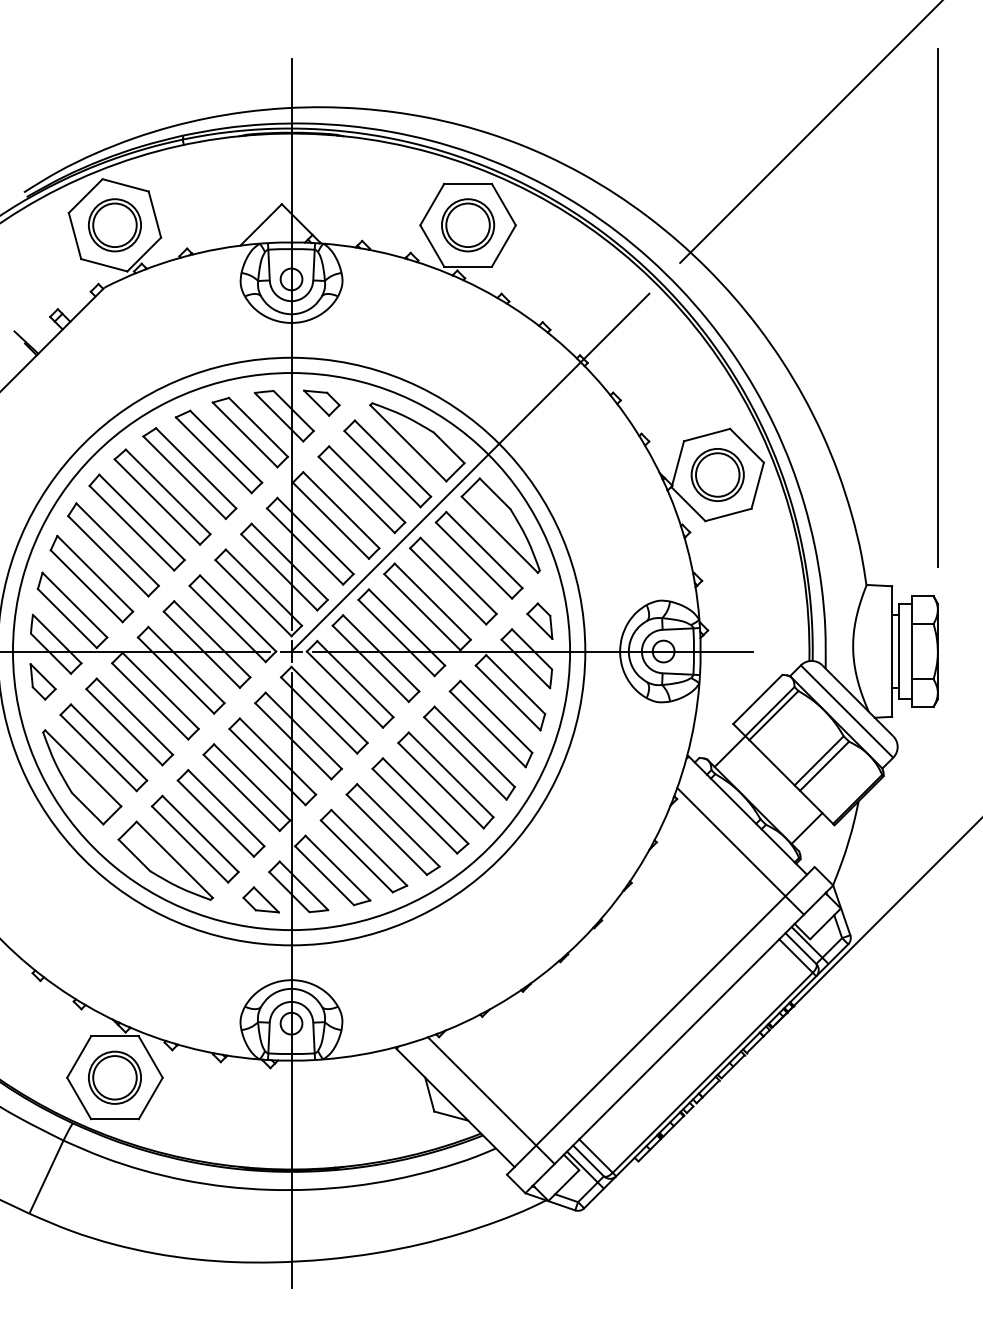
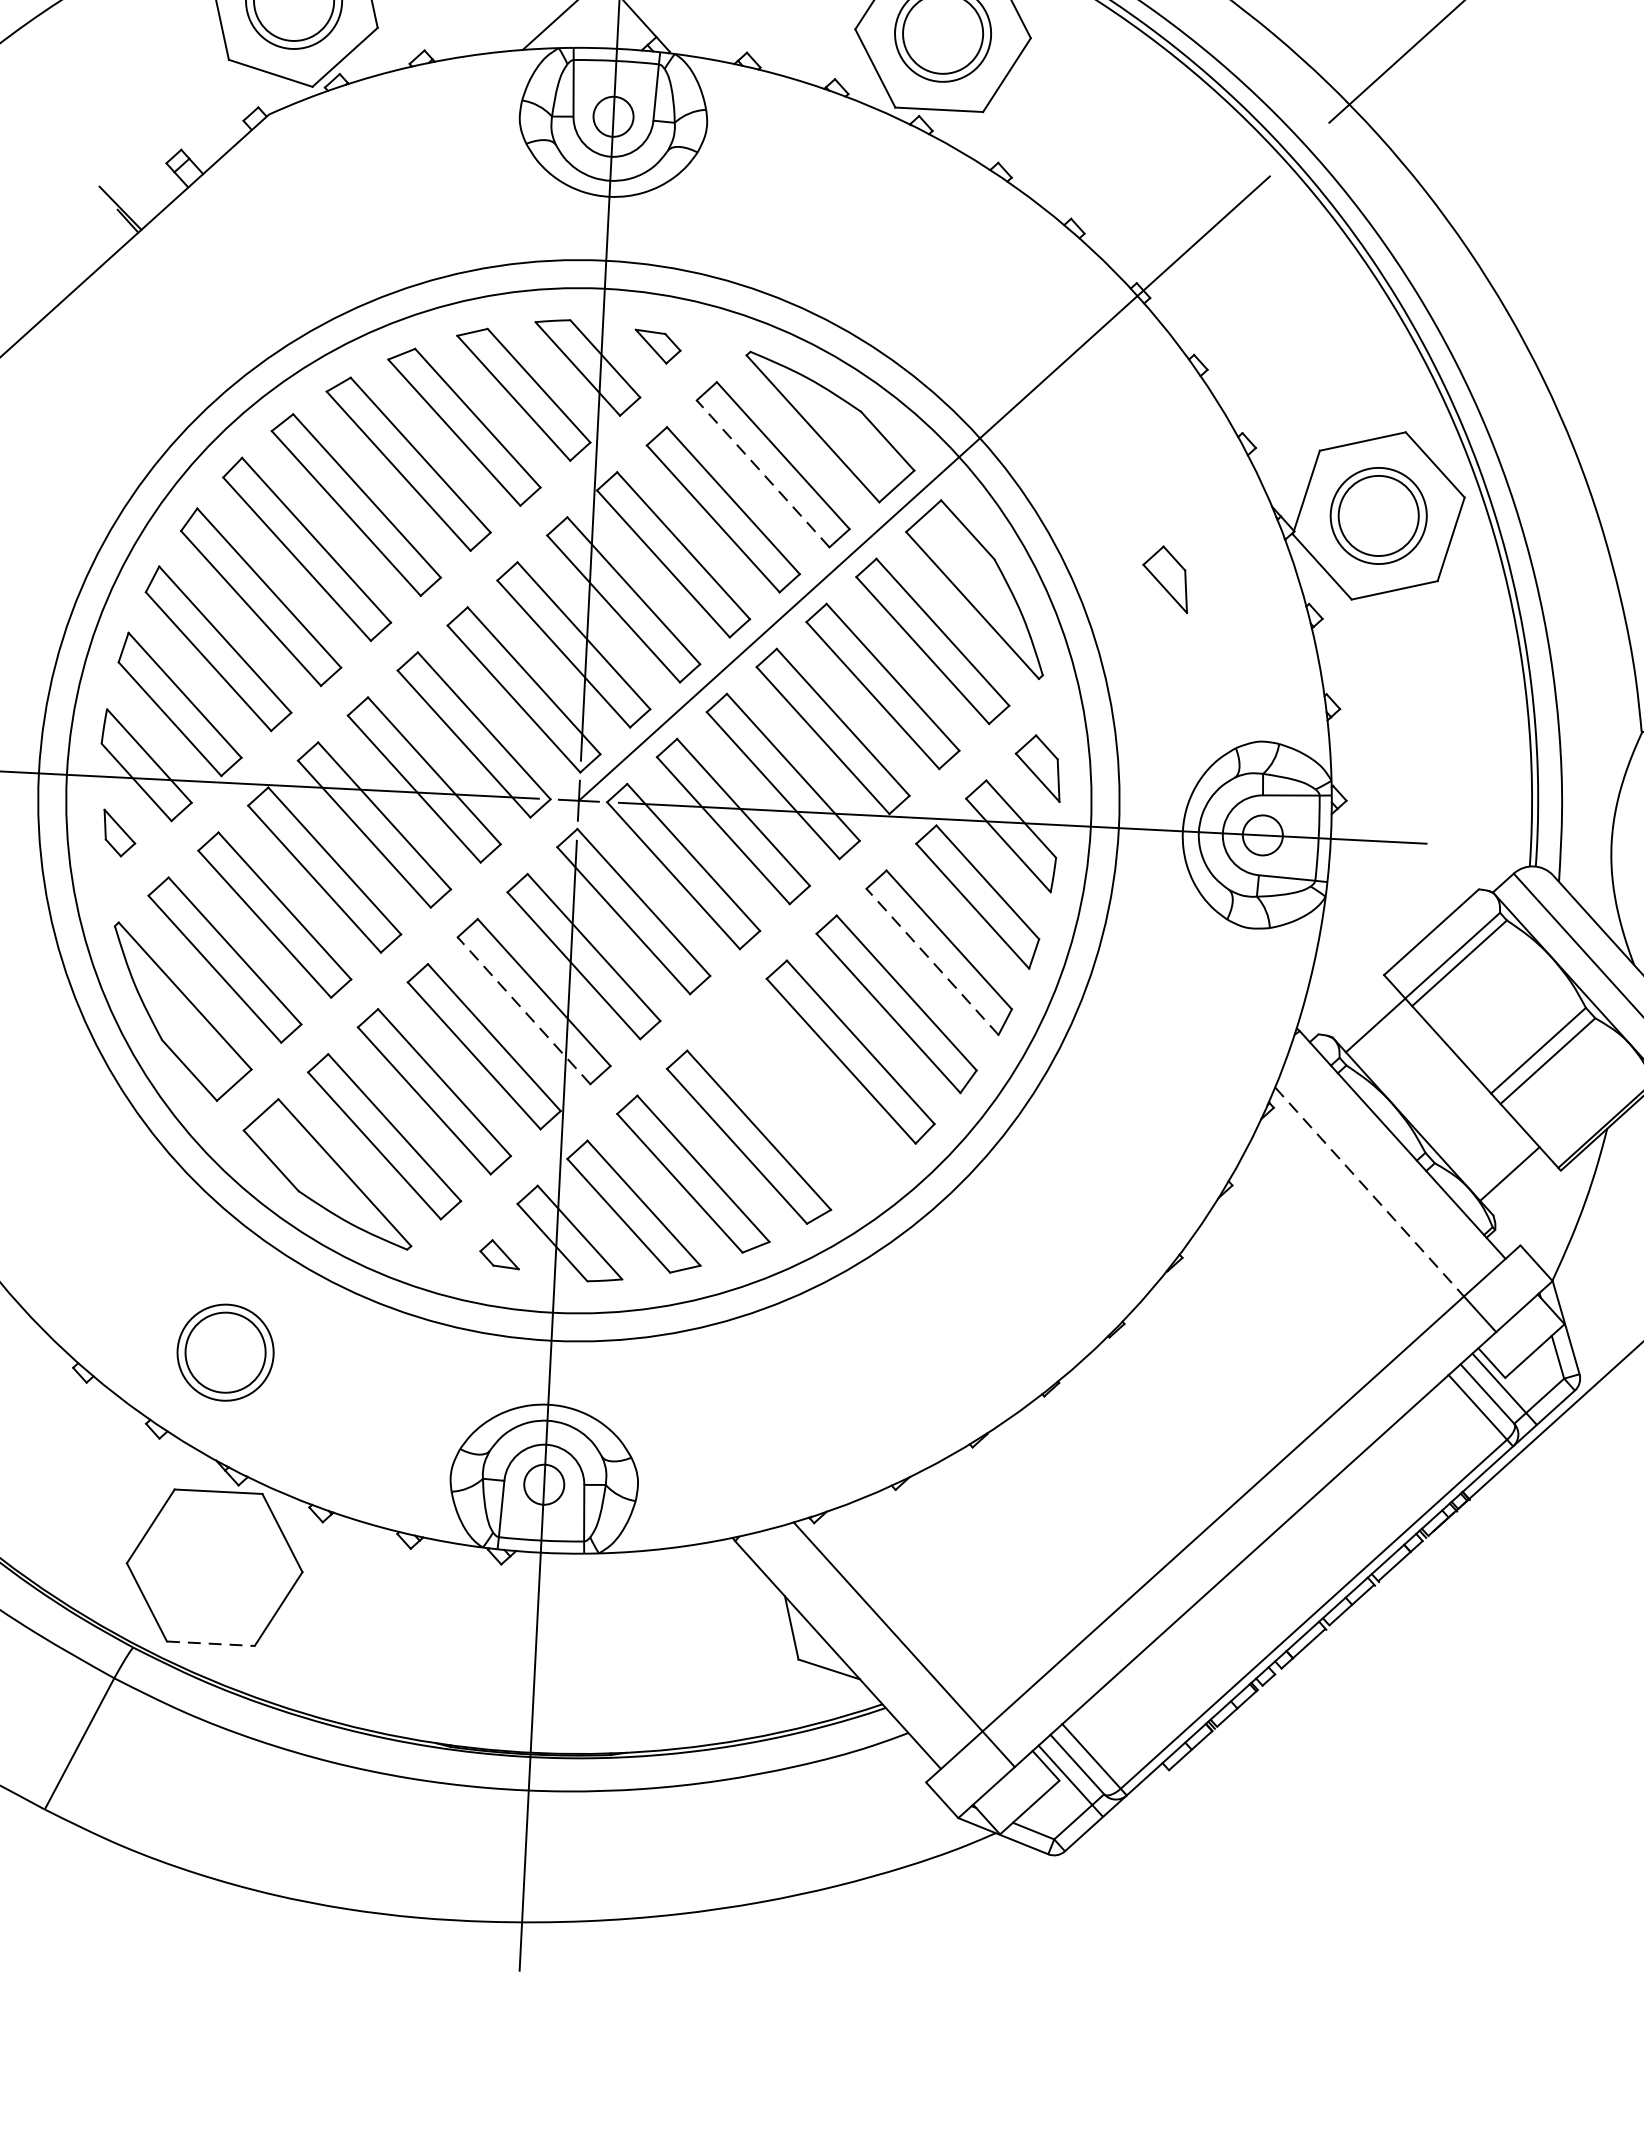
part: (321, 402) -> (657, 345), size x0.7
line: (382, 469) -> (763, 474), solid -> dashed
part: (603, 514) -> (1165, 577), added
part: (42, 681) -> (118, 832), size x0.7
line: (487, 729) -> (931, 962), solid -> dashed
line: (267, 767) -> (523, 1011), solid -> dashed
part: (420, 805) -> (801, 1095), removed
line: (731, 842) -> (1369, 1192), solid -> dashed
part: (260, 899) -> (498, 1253), size x0.6
part: (114, 1077) -> (224, 1352), moved
line: (114, 1119) -> (209, 1644), solid -> dashed

